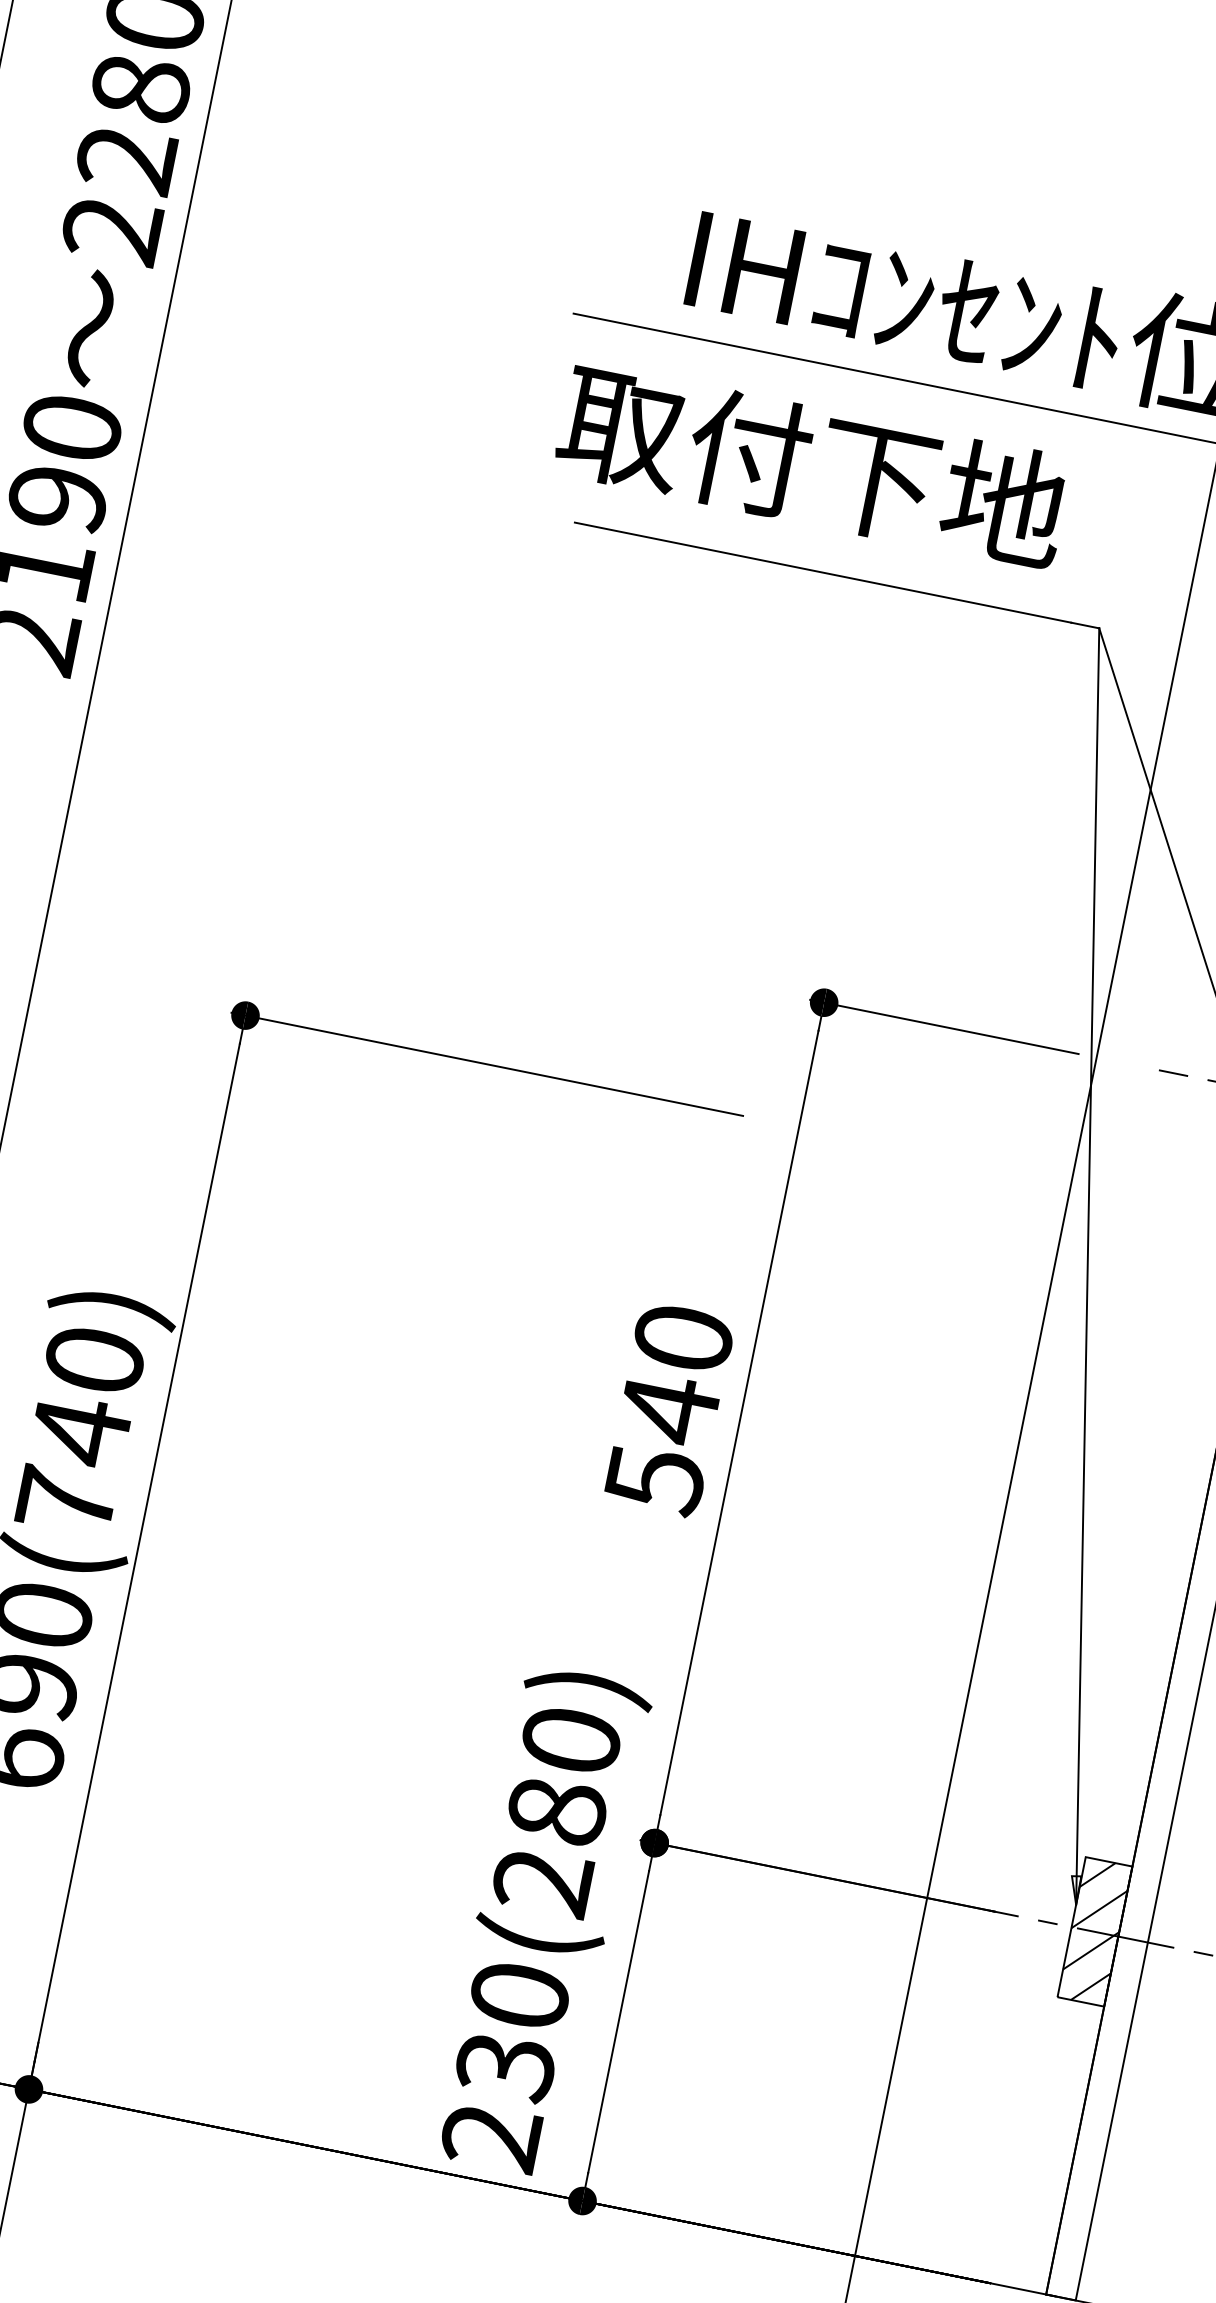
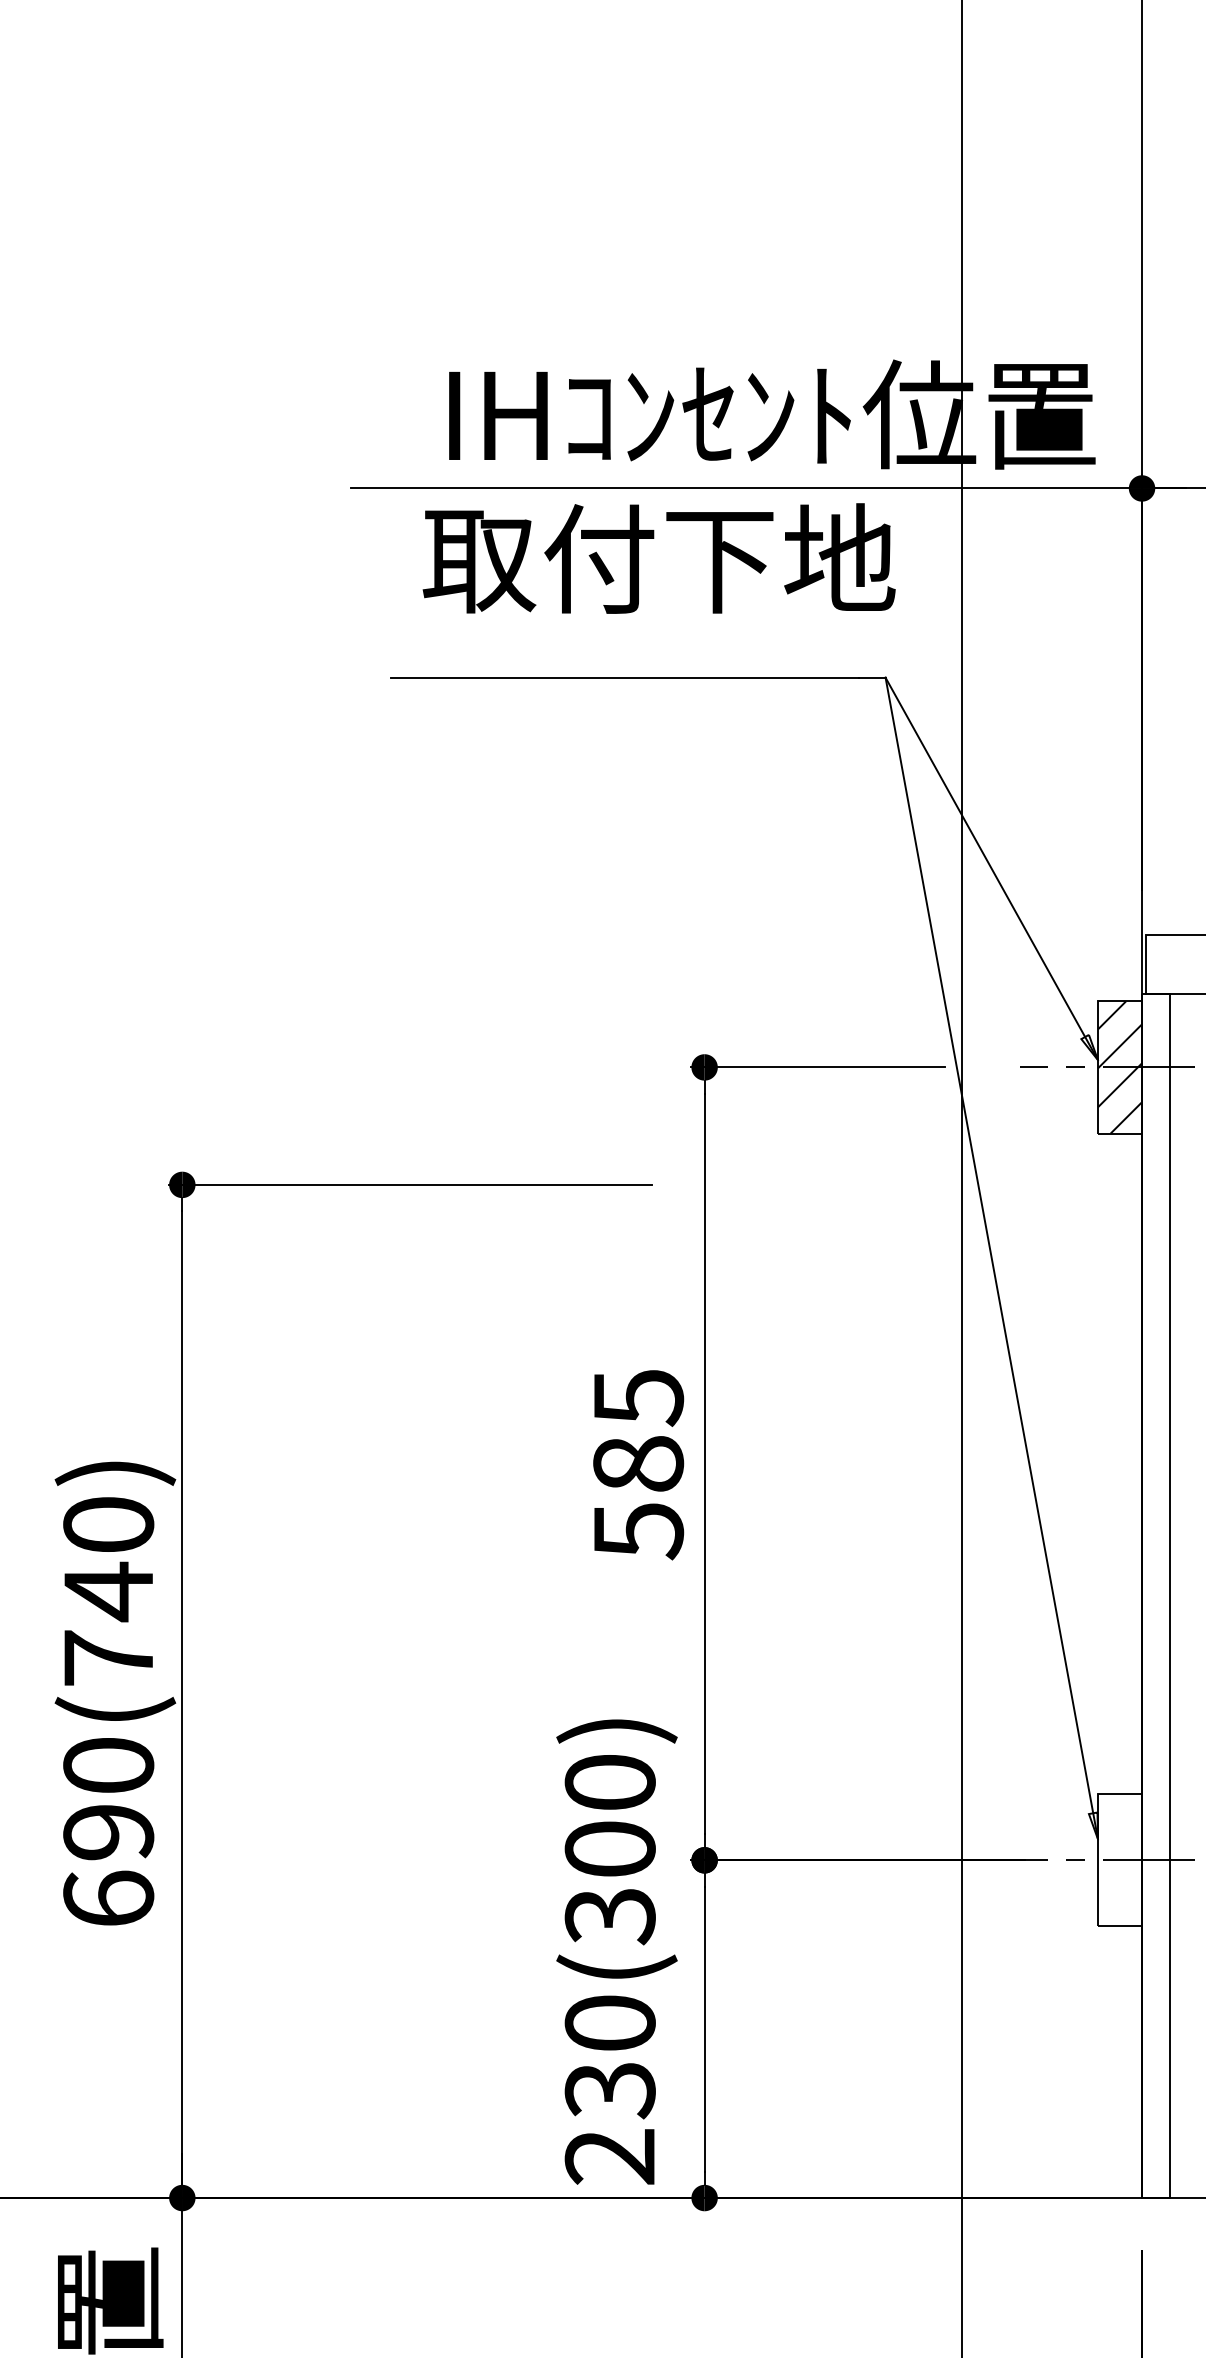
text: (812, 465) -> (658, 558), moved
text: (676, 1374) -> (638, 1431), 540 -> 585
text: (548, 1847) -> (609, 1883), 230(280) -> 230(300)
hatch: (1094, 1931) -> (1119, 1860), removed

